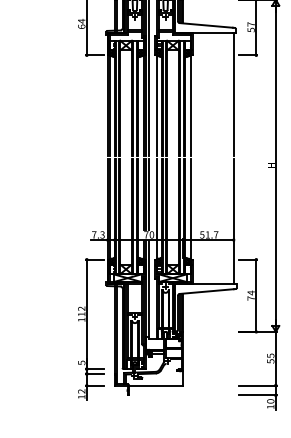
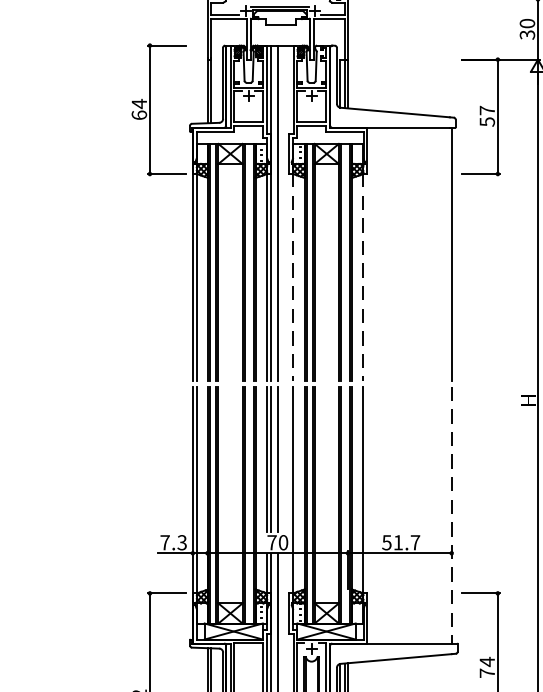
line: (156, 105) -> (292, 276), solid -> dashed
line: (190, 105) -> (362, 276), solid -> dashed
line: (233, 221) -> (451, 515), solid -> dashed

